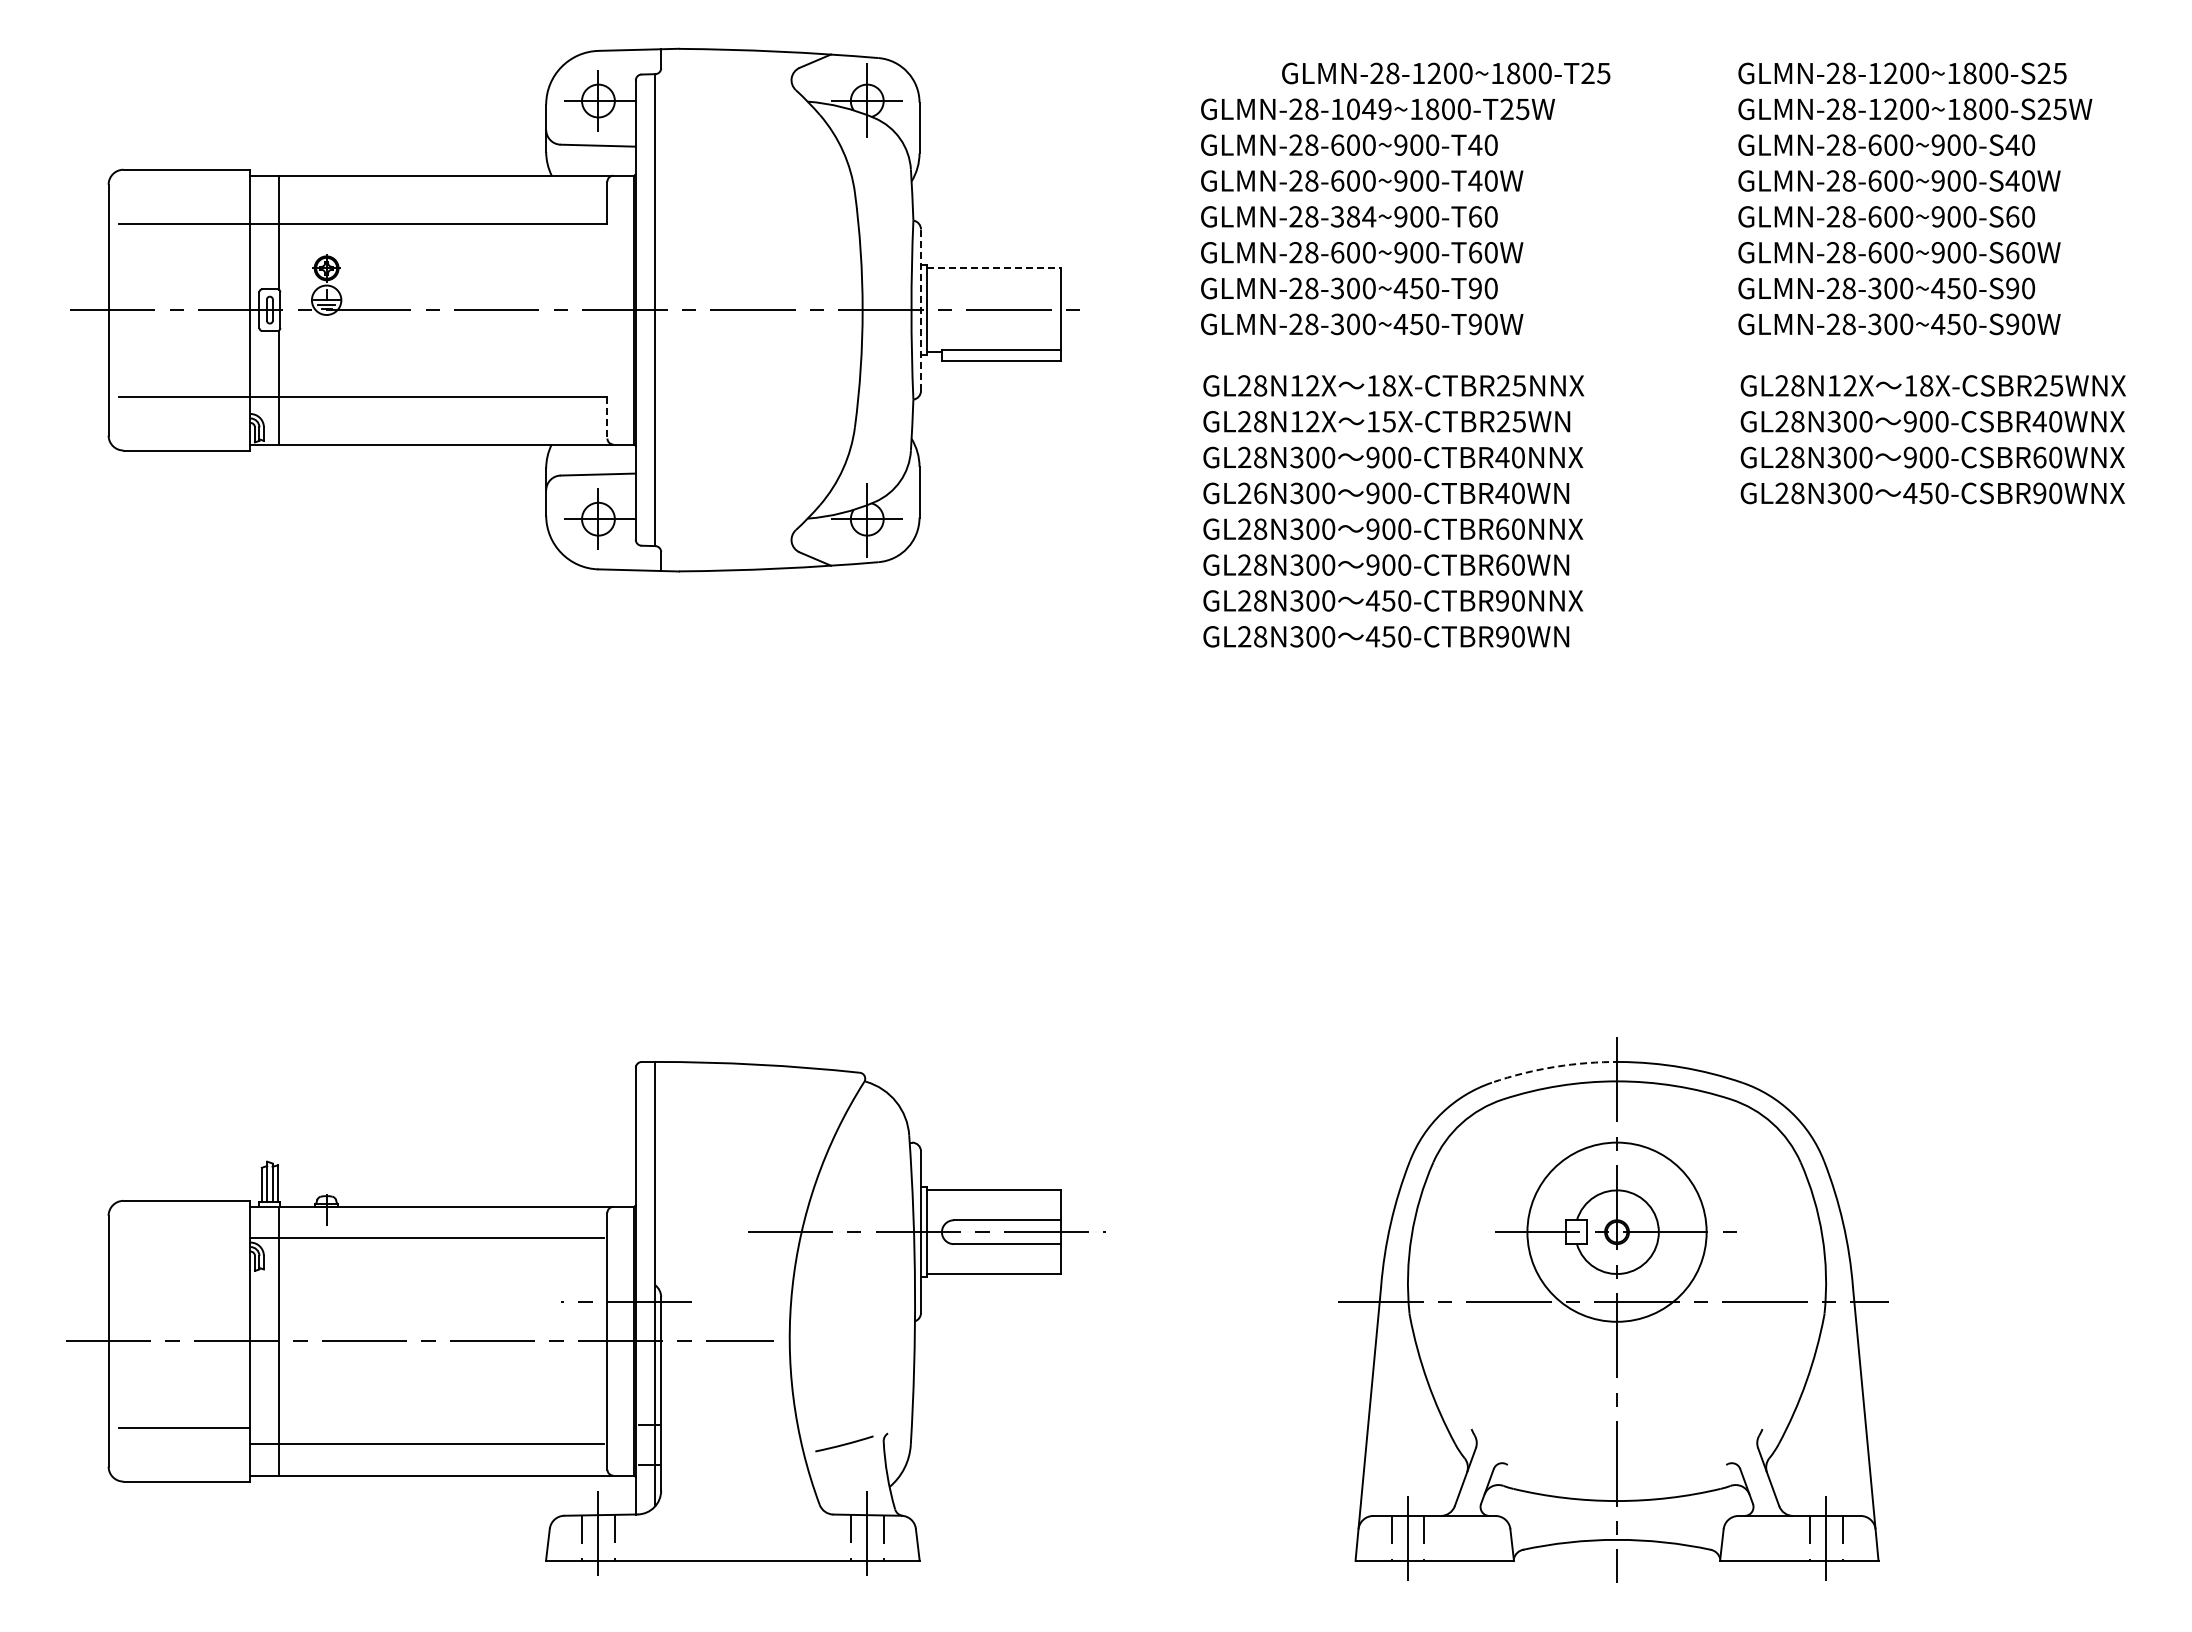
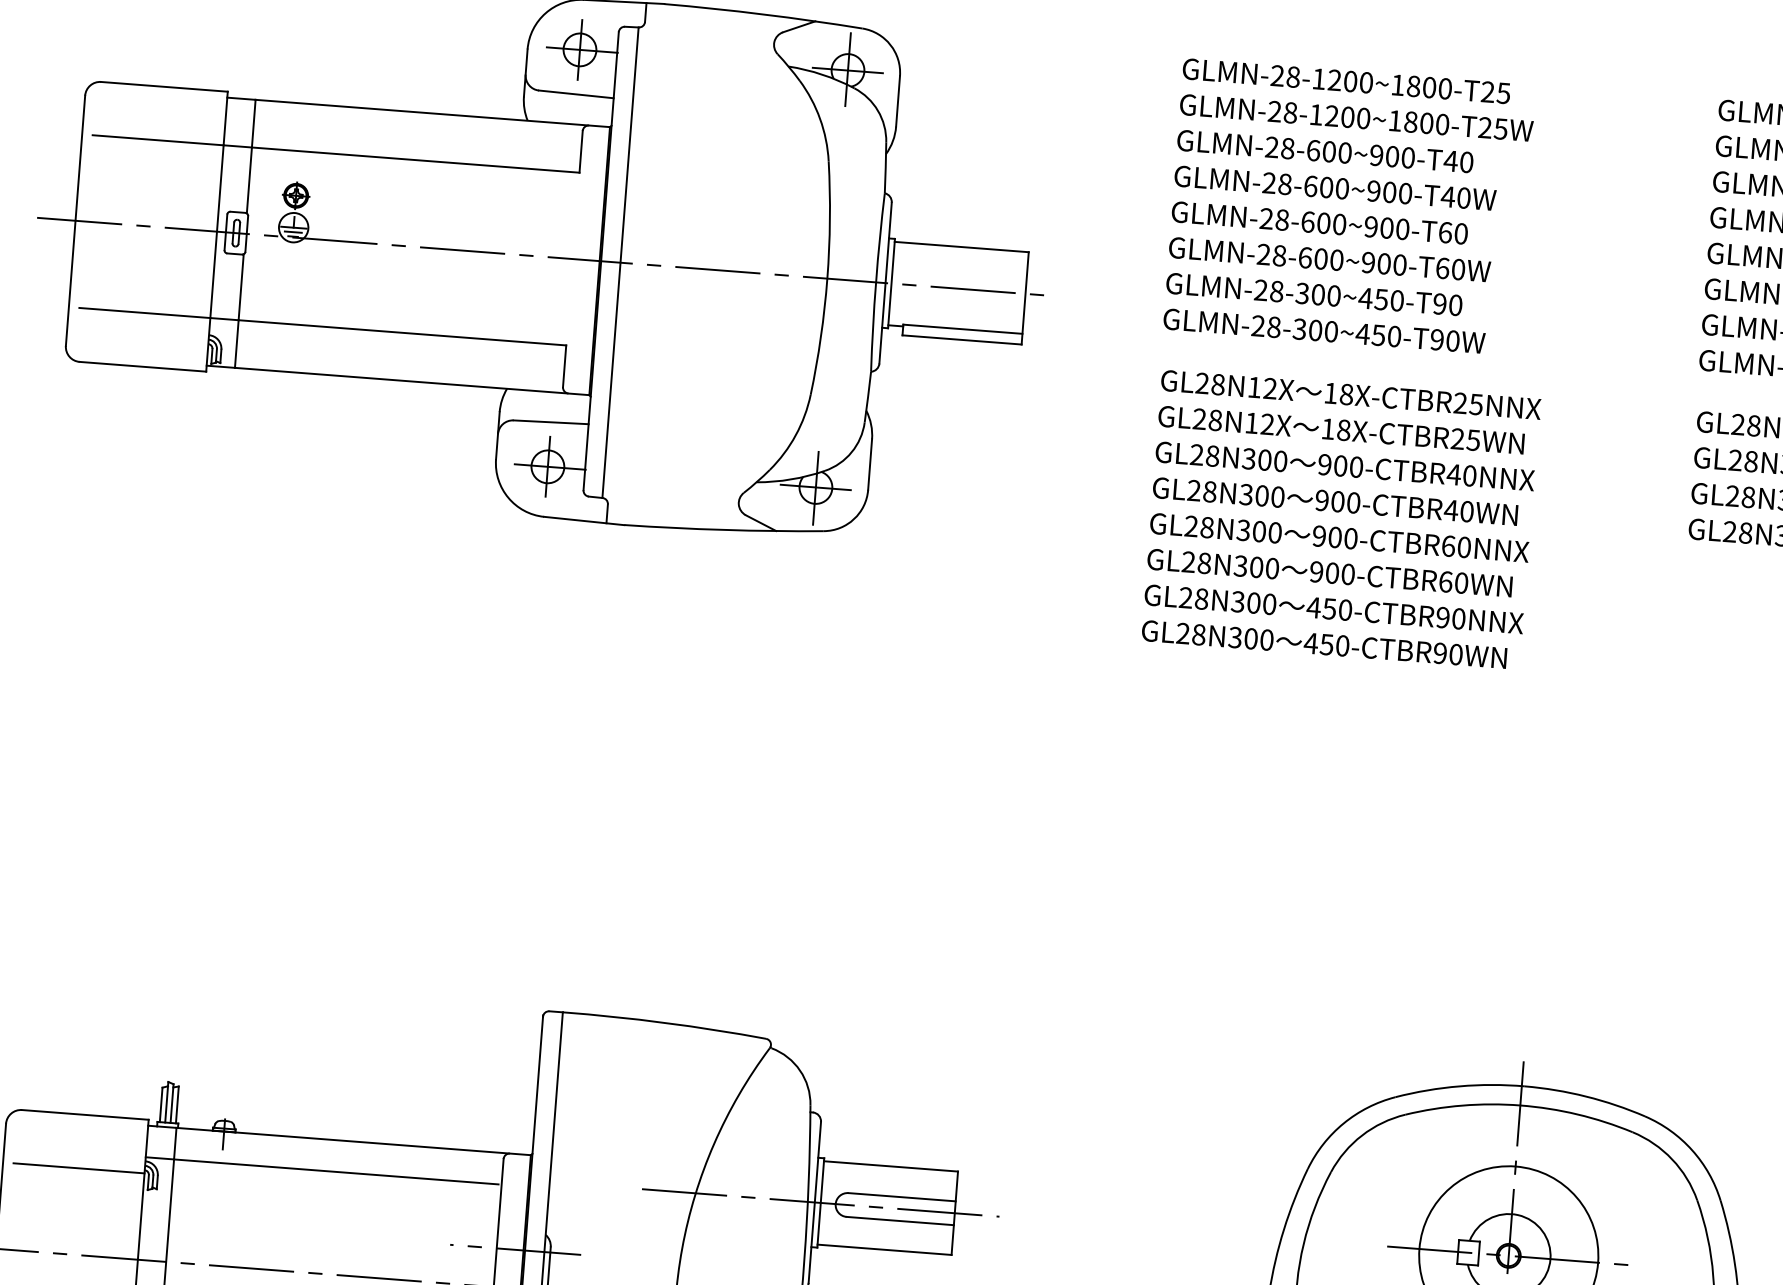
text: (1446, 73) -> (1346, 81), moved
text: (1368, 109) -> (1347, 117), GLMN-28-1049~1800-T25W -> GLMN-28-1200~1800-T25W
text: (1353, 216) -> (1323, 222), GLMN-28-384~900-T60 -> GLMN-28-600~900-T60
line: (994, 268) -> (962, 247), dashed -> solid
line: (921, 310) -> (886, 283), dashed -> solid
line: (607, 417) -> (564, 366), dashed -> solid
text: (1388, 421) -> (1343, 430), 15X-CTBR25WN -> 18X-CTBR25WN
text: (1260, 493) -> (1209, 491), GL26N300 -> GL28N300
arc: (1555, 1066) -> (1460, 1085), dashed -> solid
line: (184, 1254) -> (78, 1168), added

